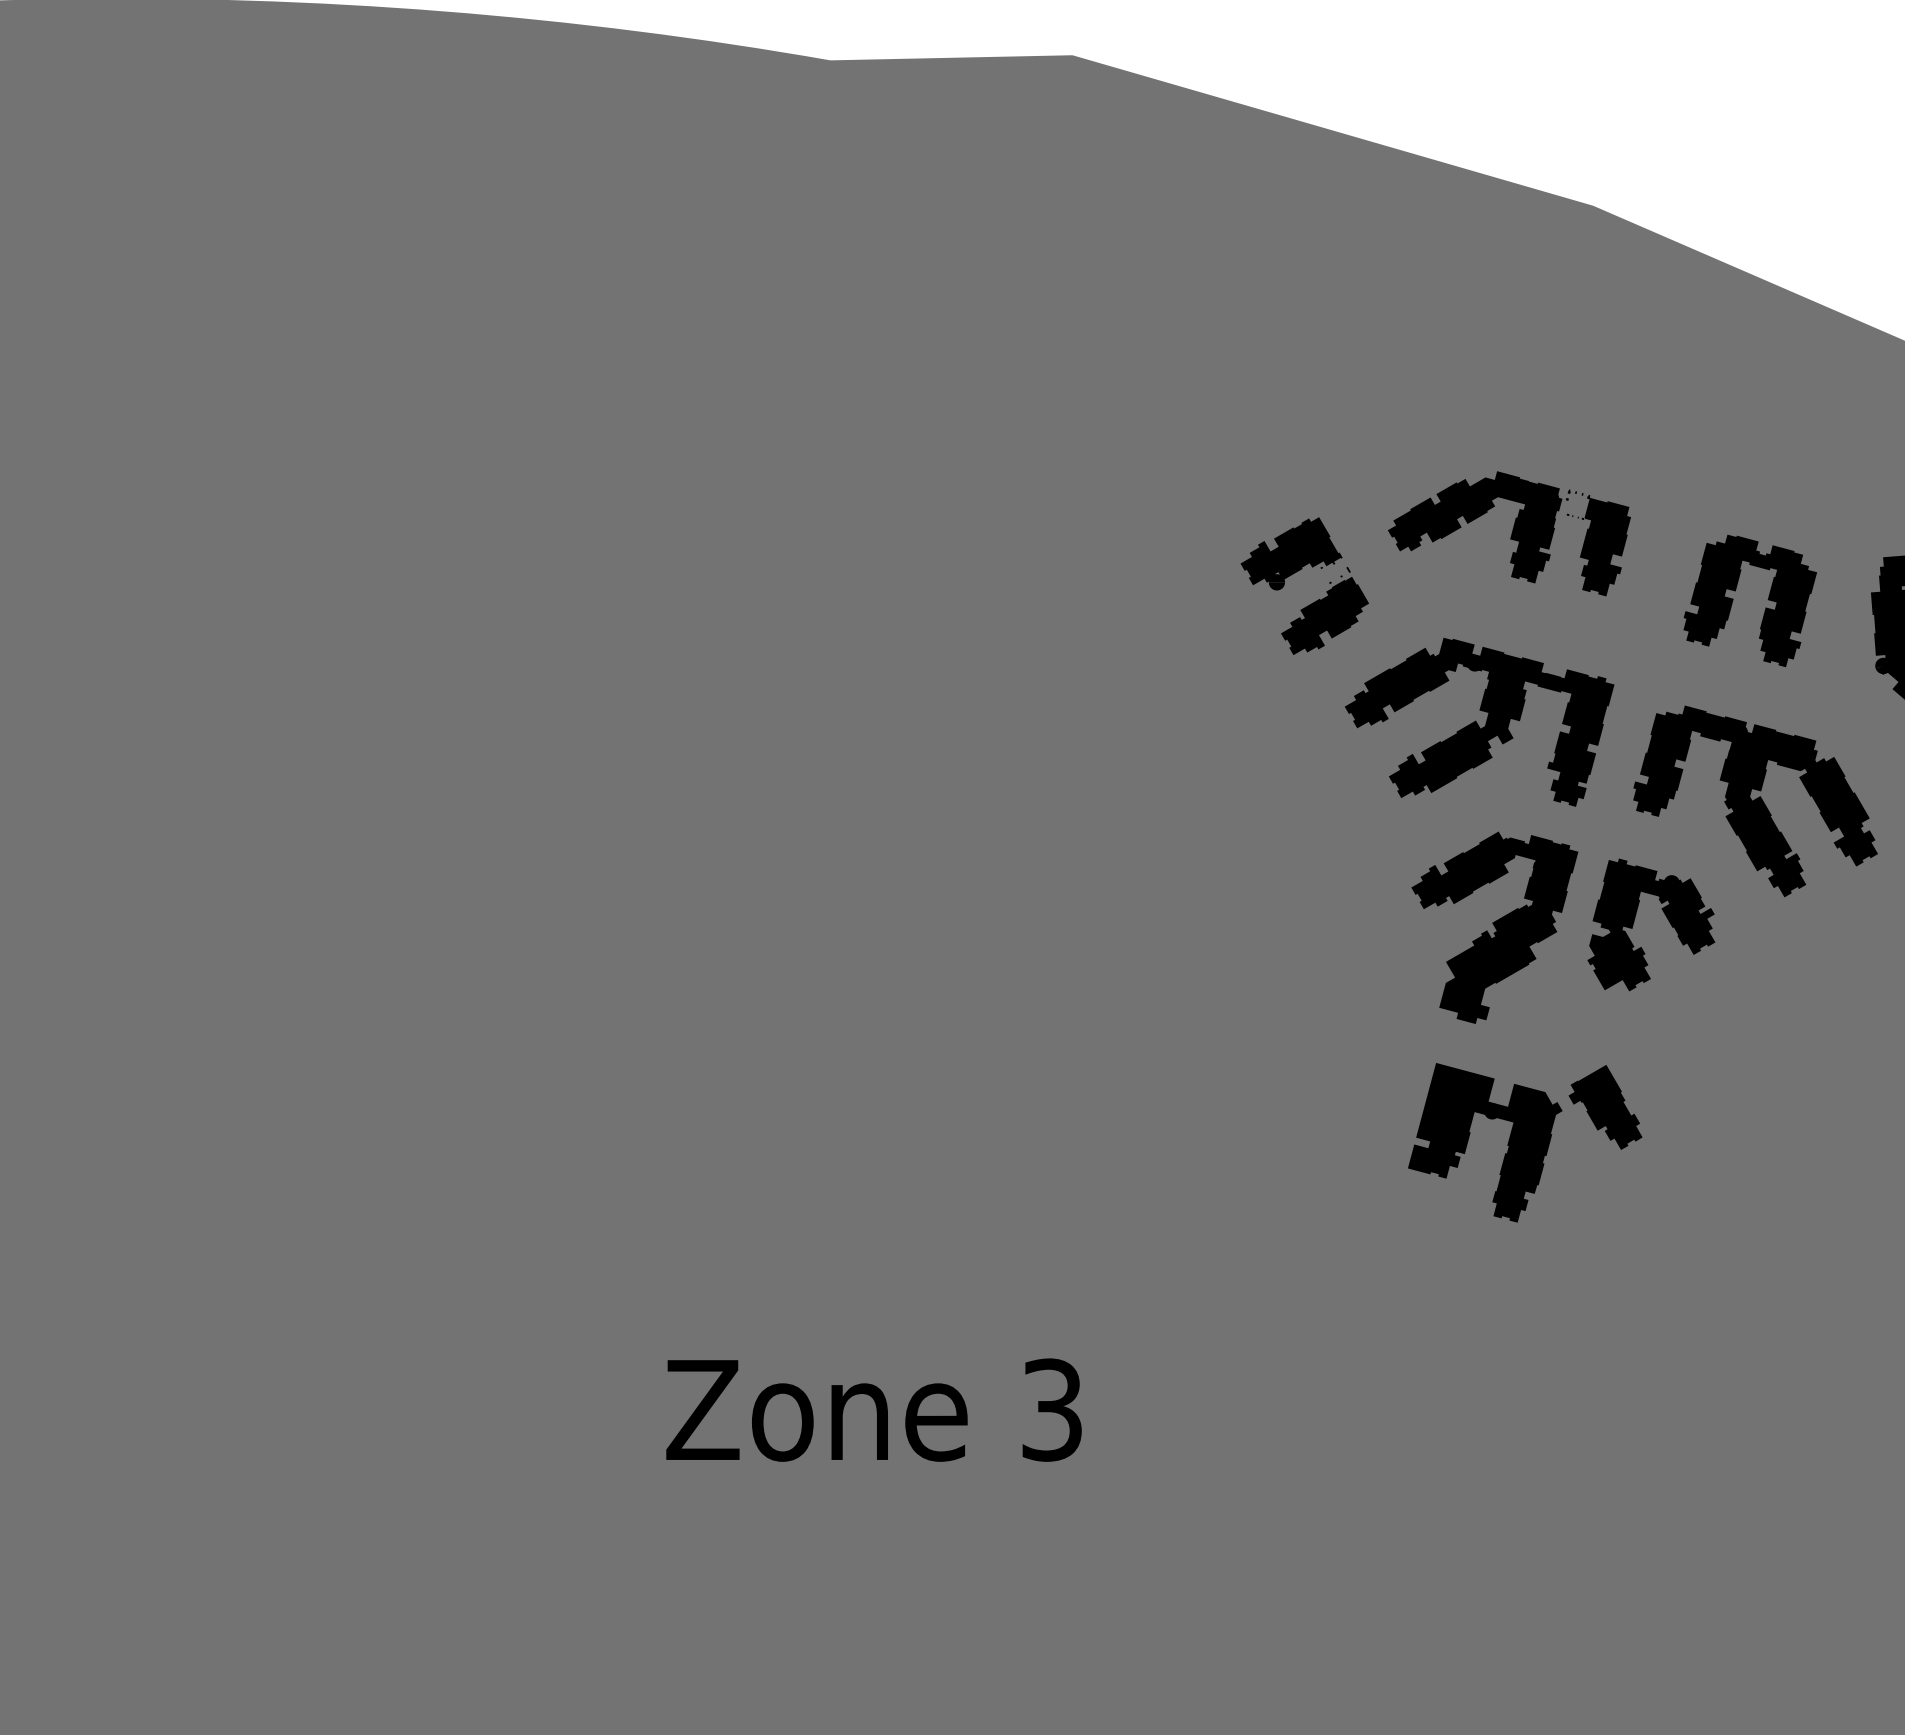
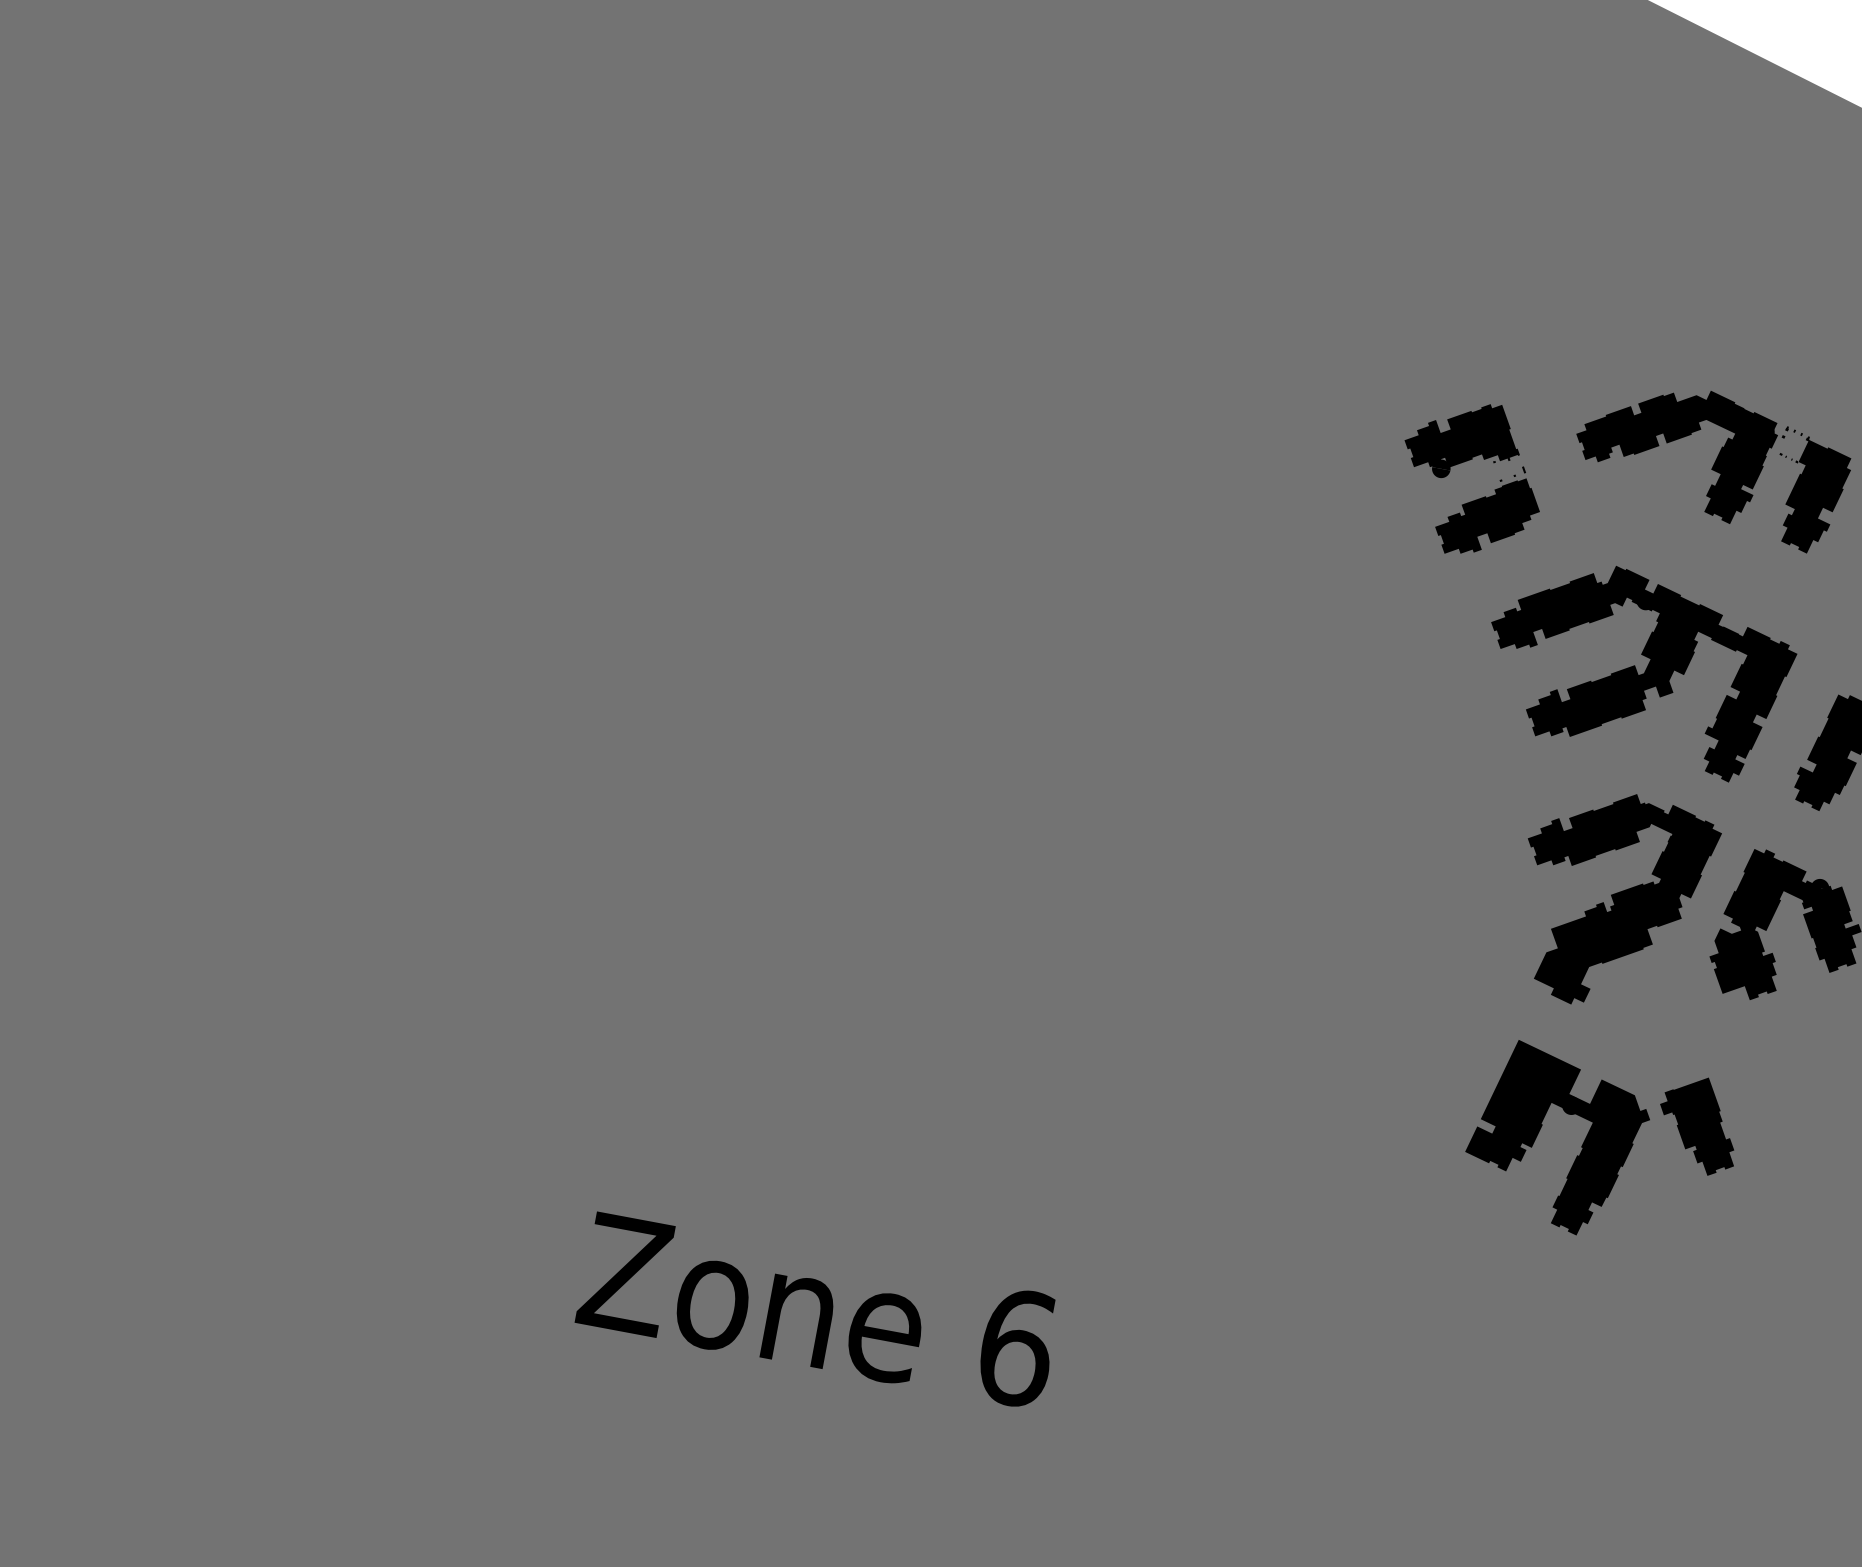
text: (1052, 1409) -> (1017, 1347), 3 -> 6

